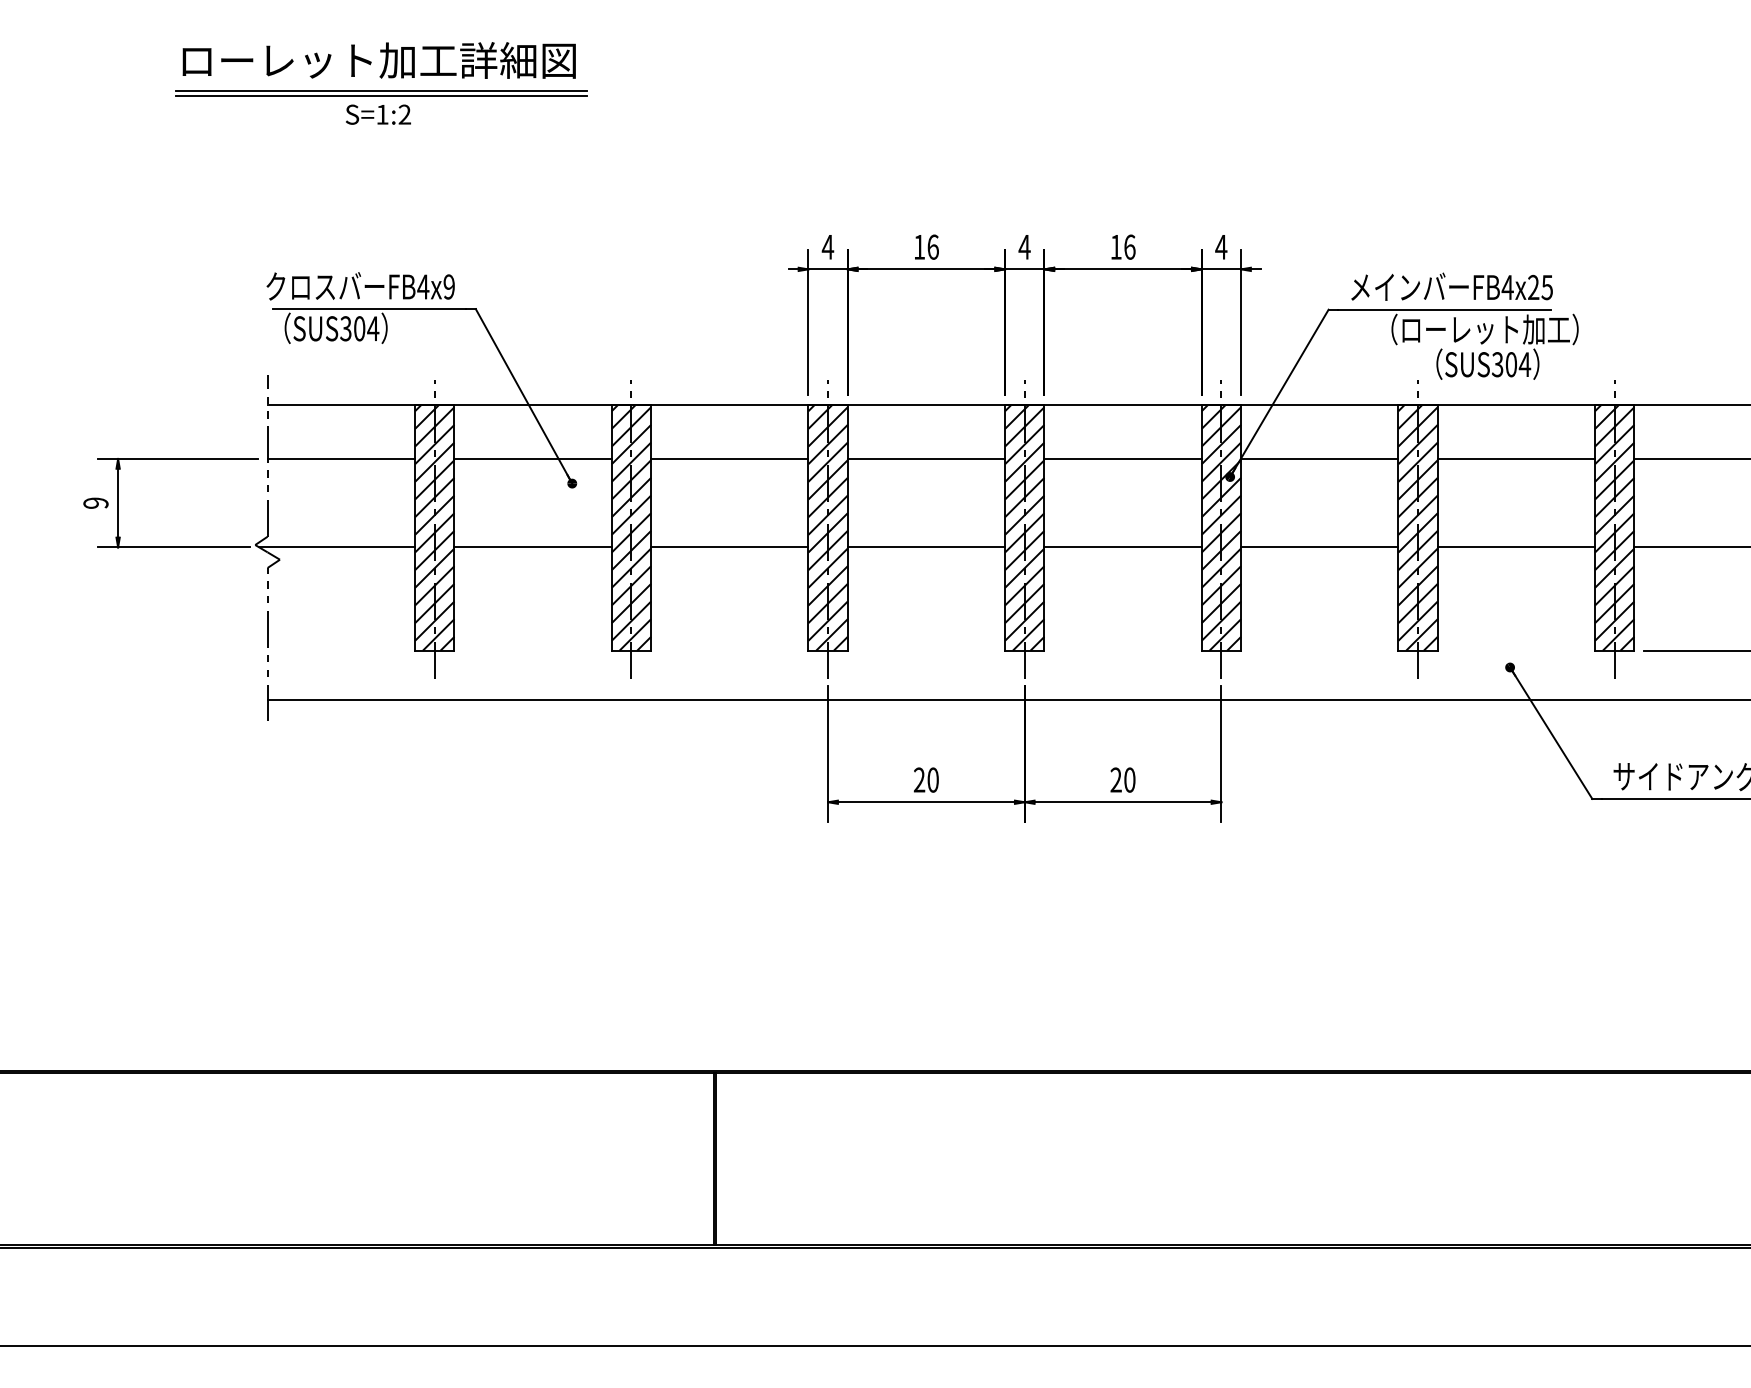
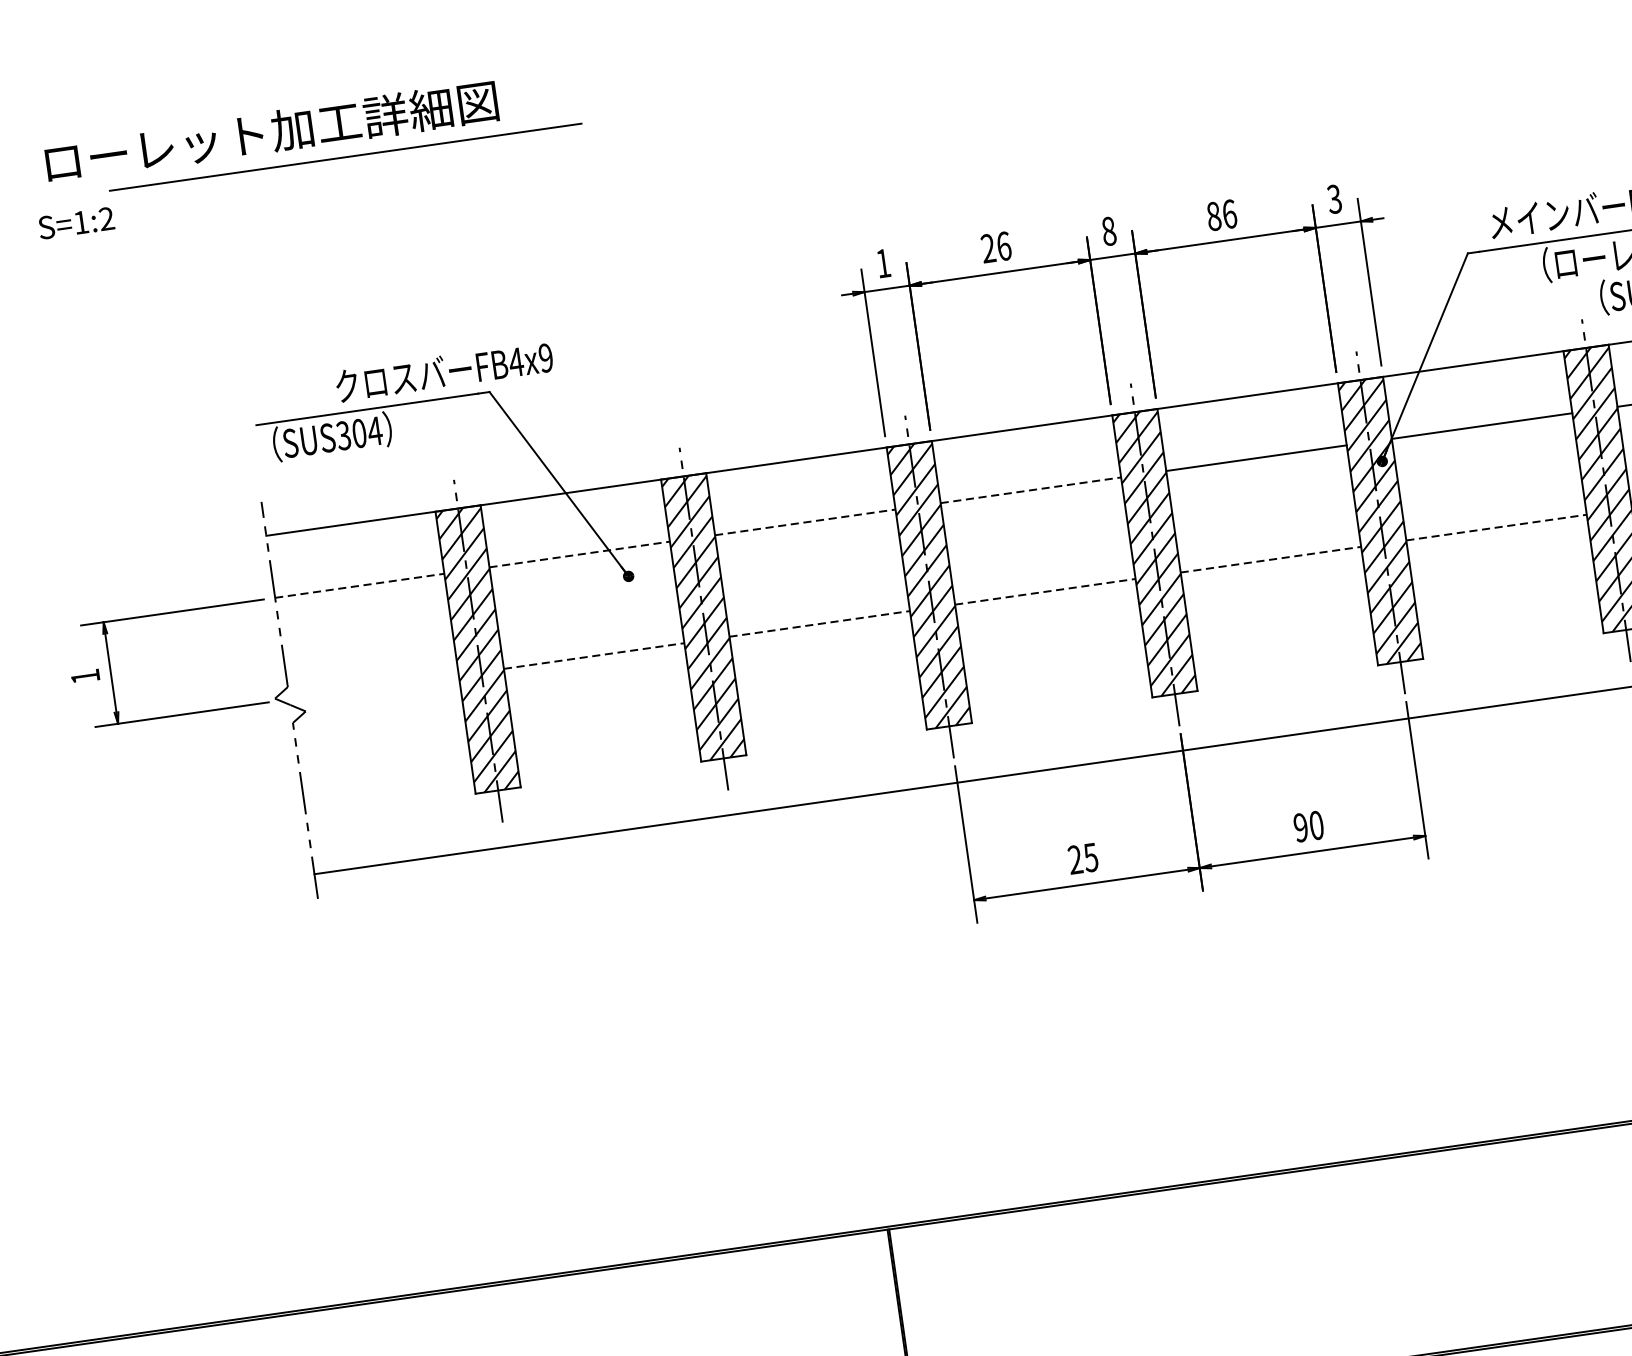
text: (378, 60) -> (270, 132), moved
line: (381, 95) -> (346, 162), removed
text: (378, 114) -> (76, 222), moved
text: (919, 246) -> (988, 247), 16 -> 26
text: (1024, 246) -> (1108, 230), 4 -> 8
text: (1115, 246) -> (1213, 215), 16 -> 86
text: (1221, 246) -> (1334, 198), 4 -> 3
text: (827, 247) -> (882, 263), 4 -> 1
text: (360, 286) -> (444, 371), moved
line: (341, 458) -> (359, 585), solid -> dashed
line: (533, 458) -> (580, 553), solid -> dashed
line: (729, 458) -> (804, 521), solid -> dashed
line: (926, 458) -> (1030, 489), solid -> dashed
text: (95, 502) -> (84, 675), 9 -> 1
line: (337, 547) -> (369, 688), removed
line: (533, 547) -> (594, 656), solid -> dashed
line: (729, 547) -> (819, 624), solid -> dashed
line: (926, 547) -> (1045, 591), solid -> dashed
line: (1123, 547) -> (1271, 559), solid -> dashed
line: (1319, 547) -> (1496, 527), solid -> dashed
text: (932, 779) -> (1090, 857), 20 -> 25
text: (1115, 780) -> (1300, 828), 20 -> 90

